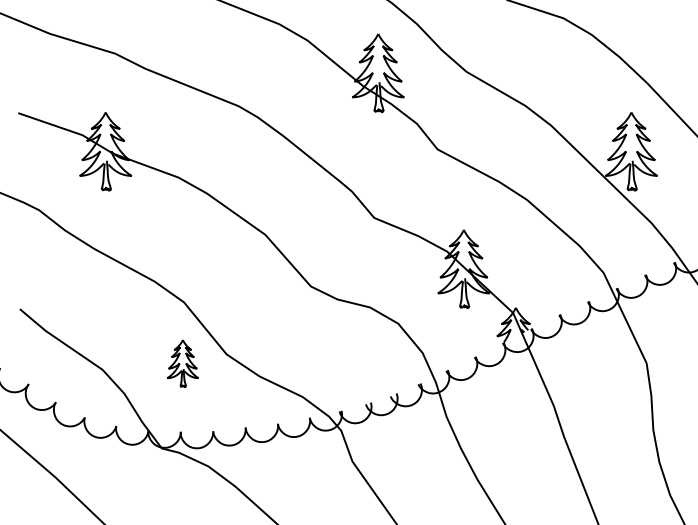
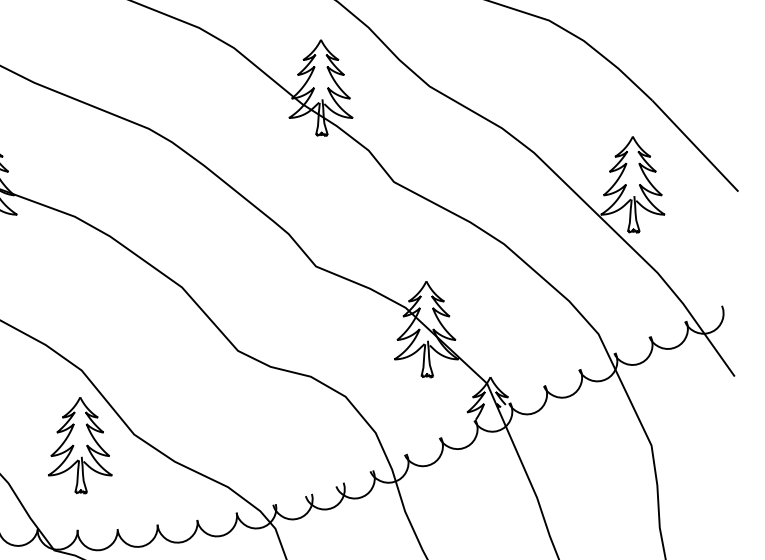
part: (182, 363) -> (79, 445), size x1.67

